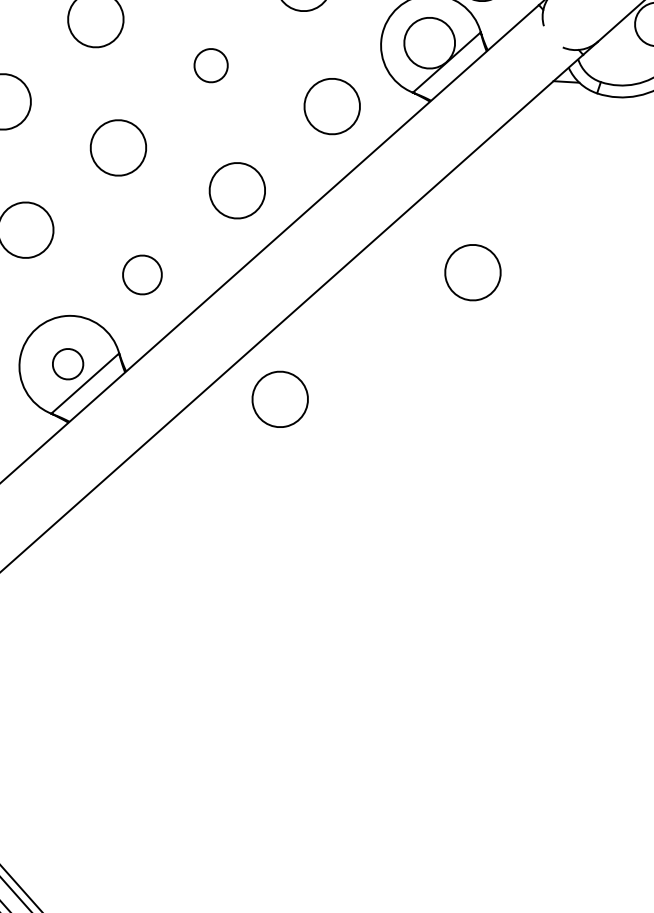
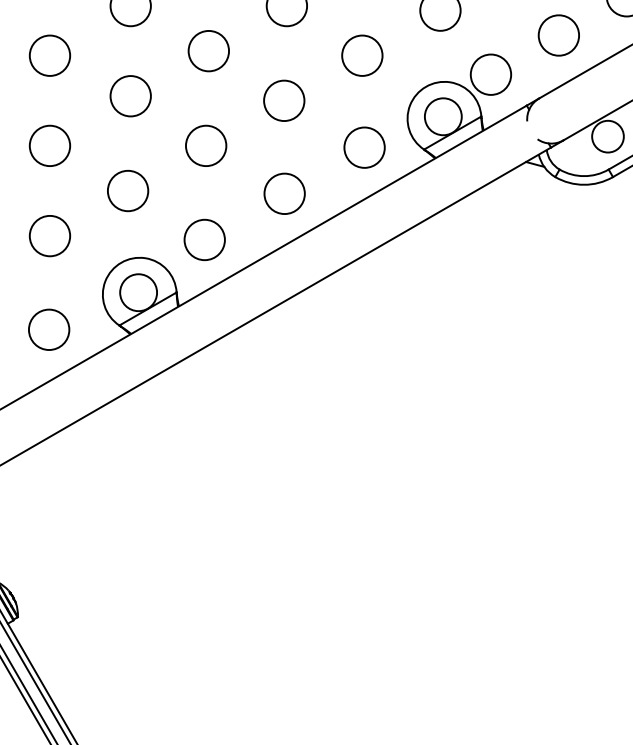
circle: (211, 65) -> (284, 100), size x1.67
circle: (472, 272) -> (440, 286), removed
circle: (142, 274) -> (204, 239), size x1.43
circle: (67, 363) -> (138, 292), size x1.67
circle: (279, 399) -> (284, 348), removed

